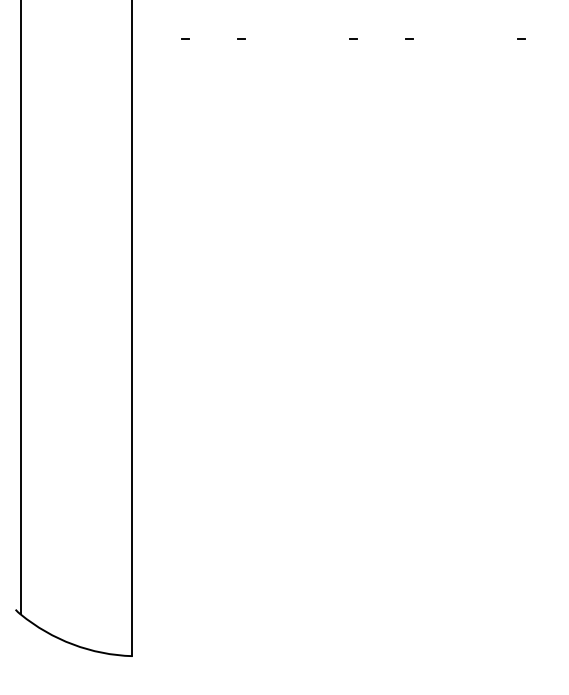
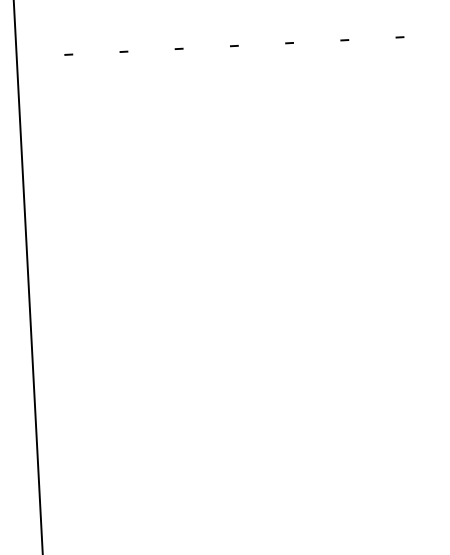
line: (297, 38) -> (179, 48), added
line: (465, 38) -> (345, 39), added

